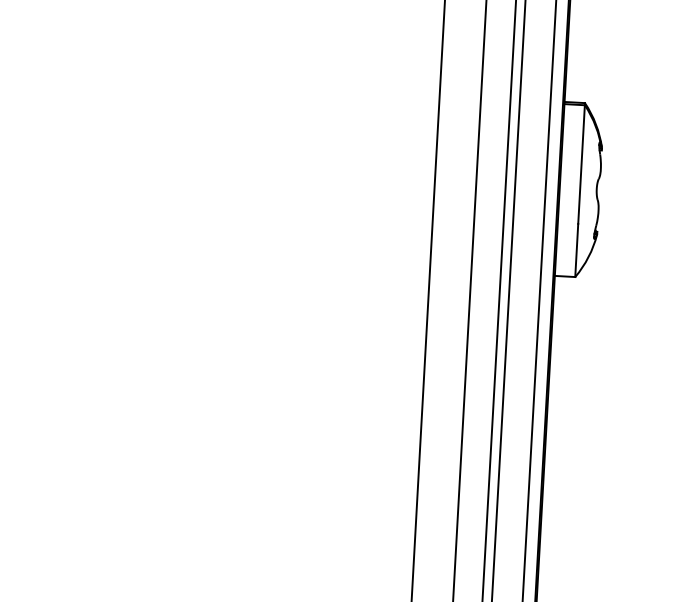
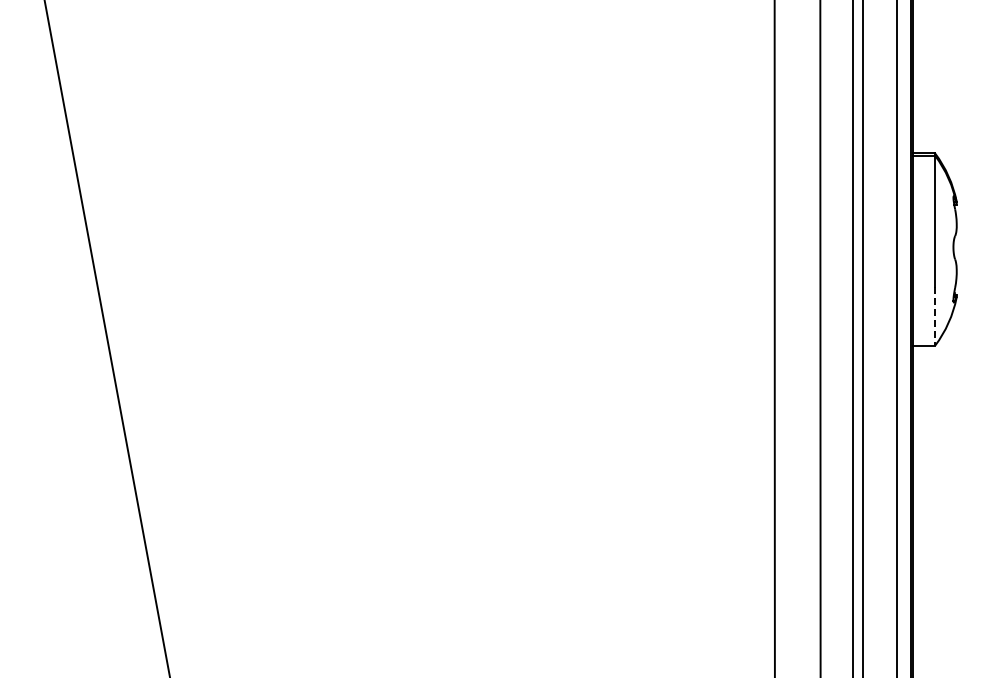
line: (577, 250) -> (935, 316), solid -> dashed

